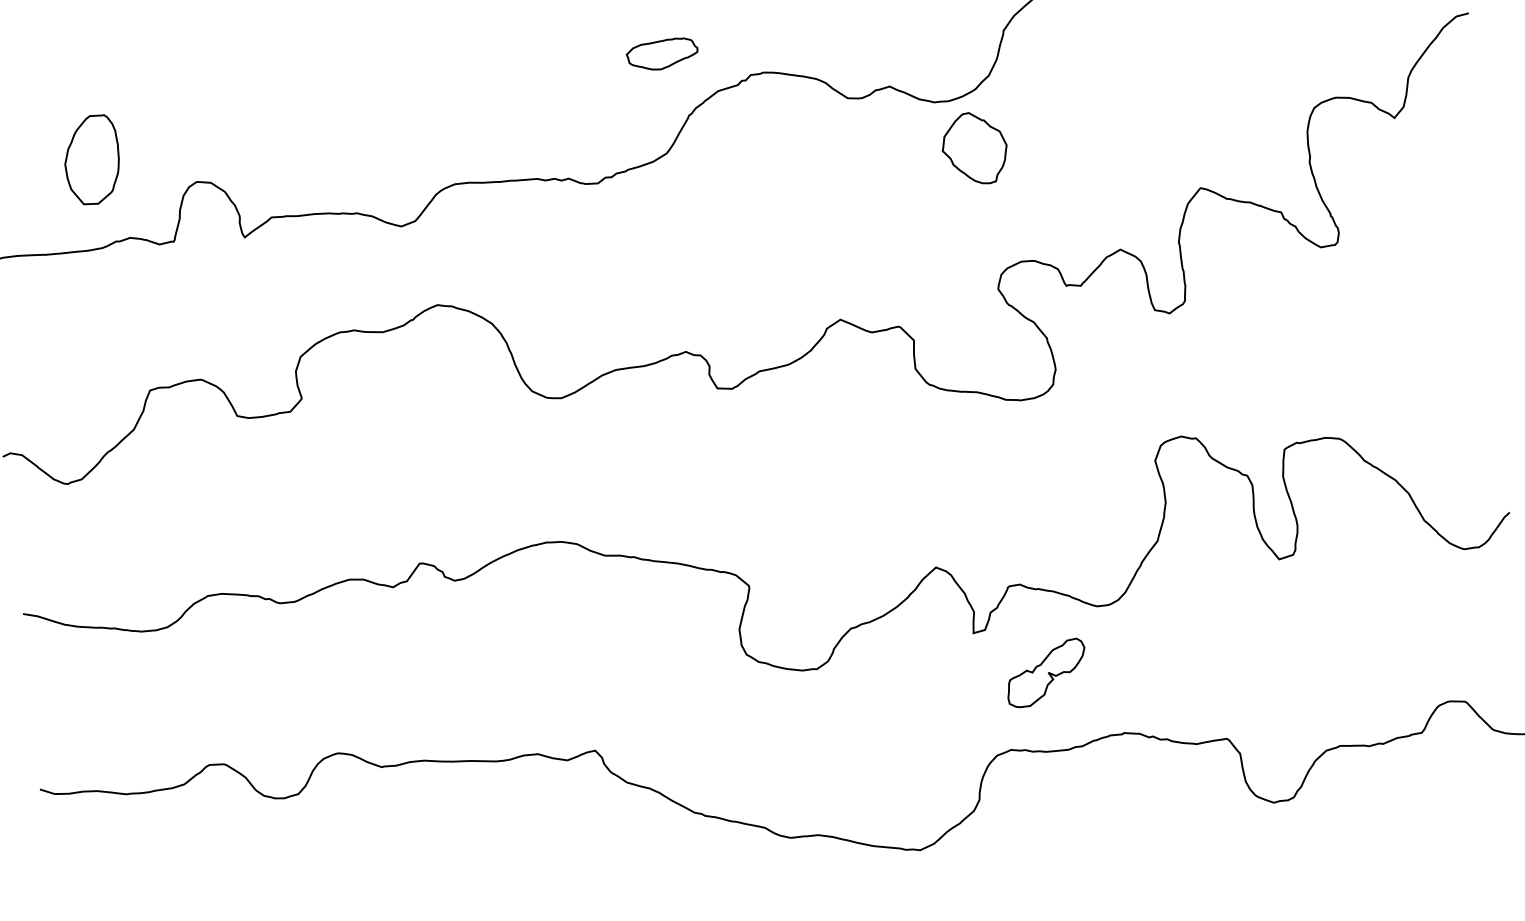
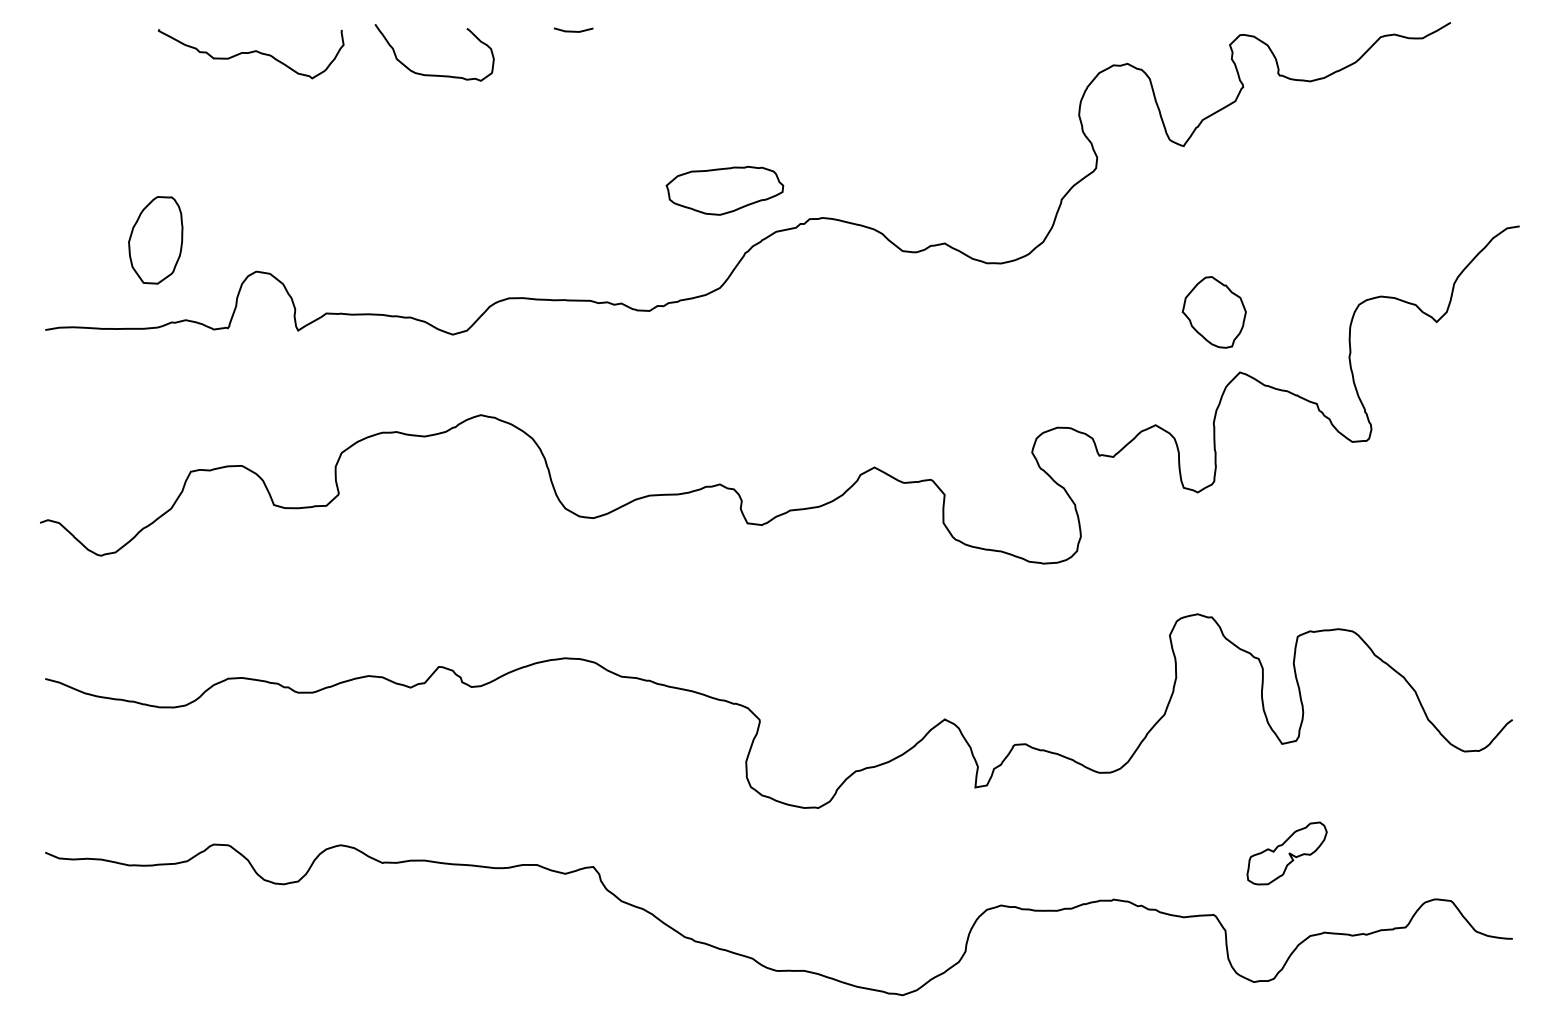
part: (661, 54) -> (724, 190), size x1.67
part: (973, 148) -> (1213, 312), moved
part: (1045, 673) -> (1286, 853), moved

